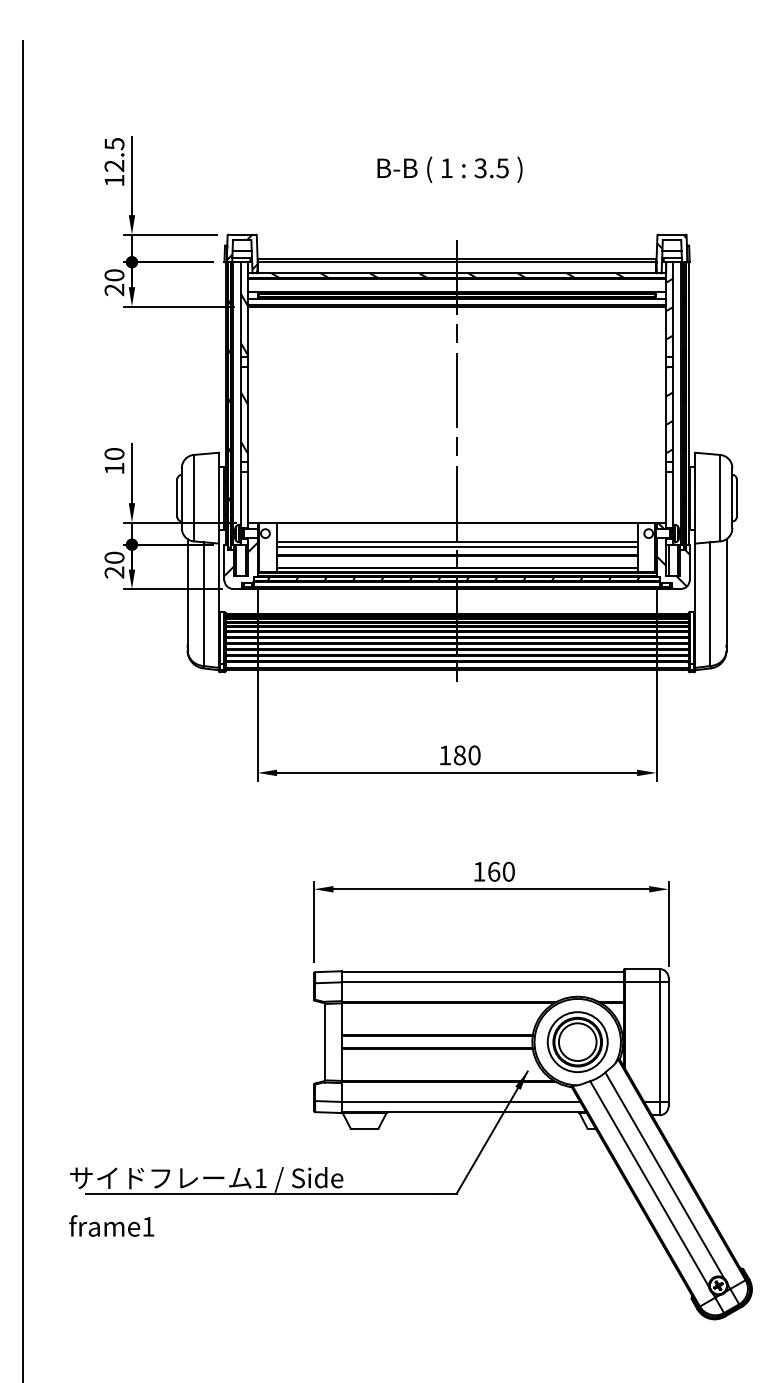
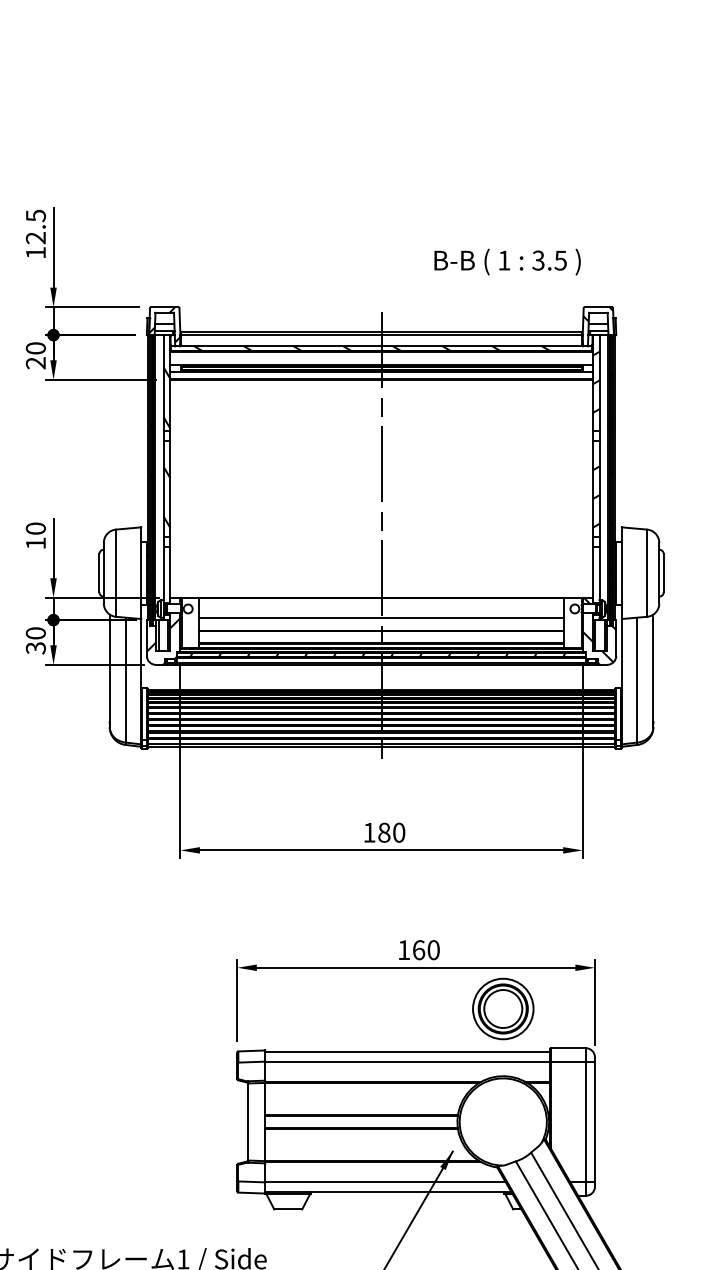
text: (449, 169) -> (507, 261), moved
line: (456, 546) -> (380, 621), removed
text: (114, 572) -> (35, 648), 20 -> 30
part: (577, 1041) -> (503, 1008), moved

